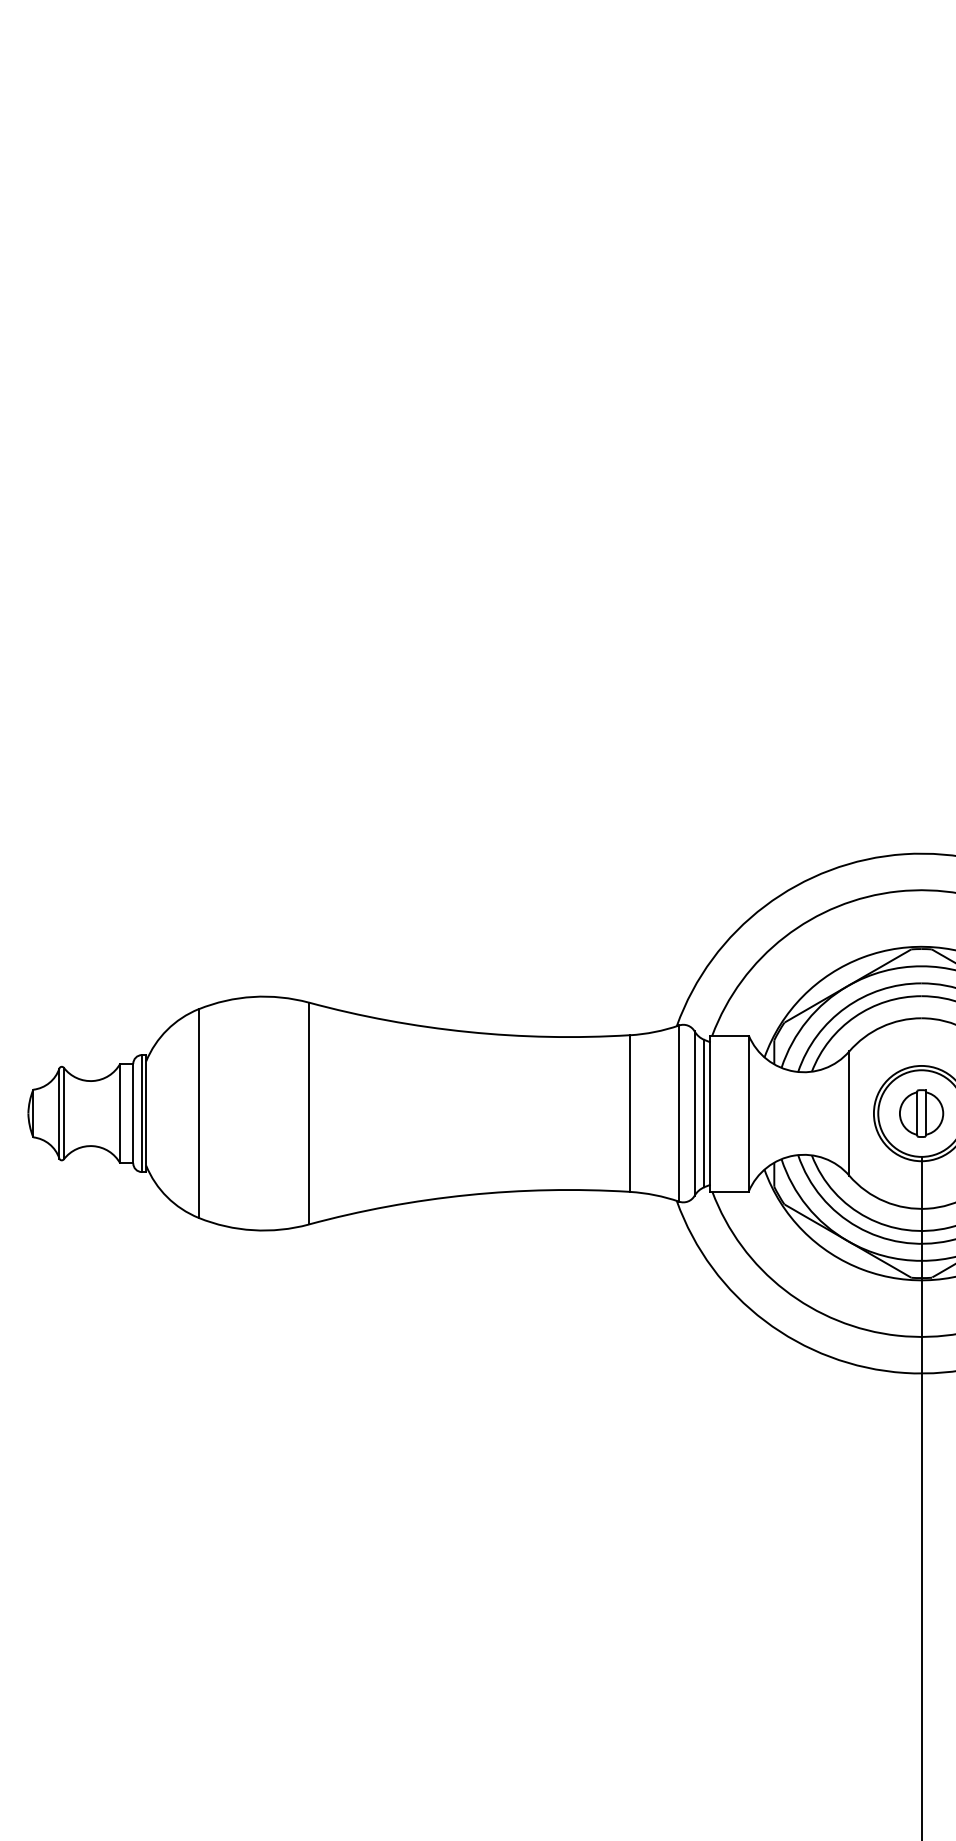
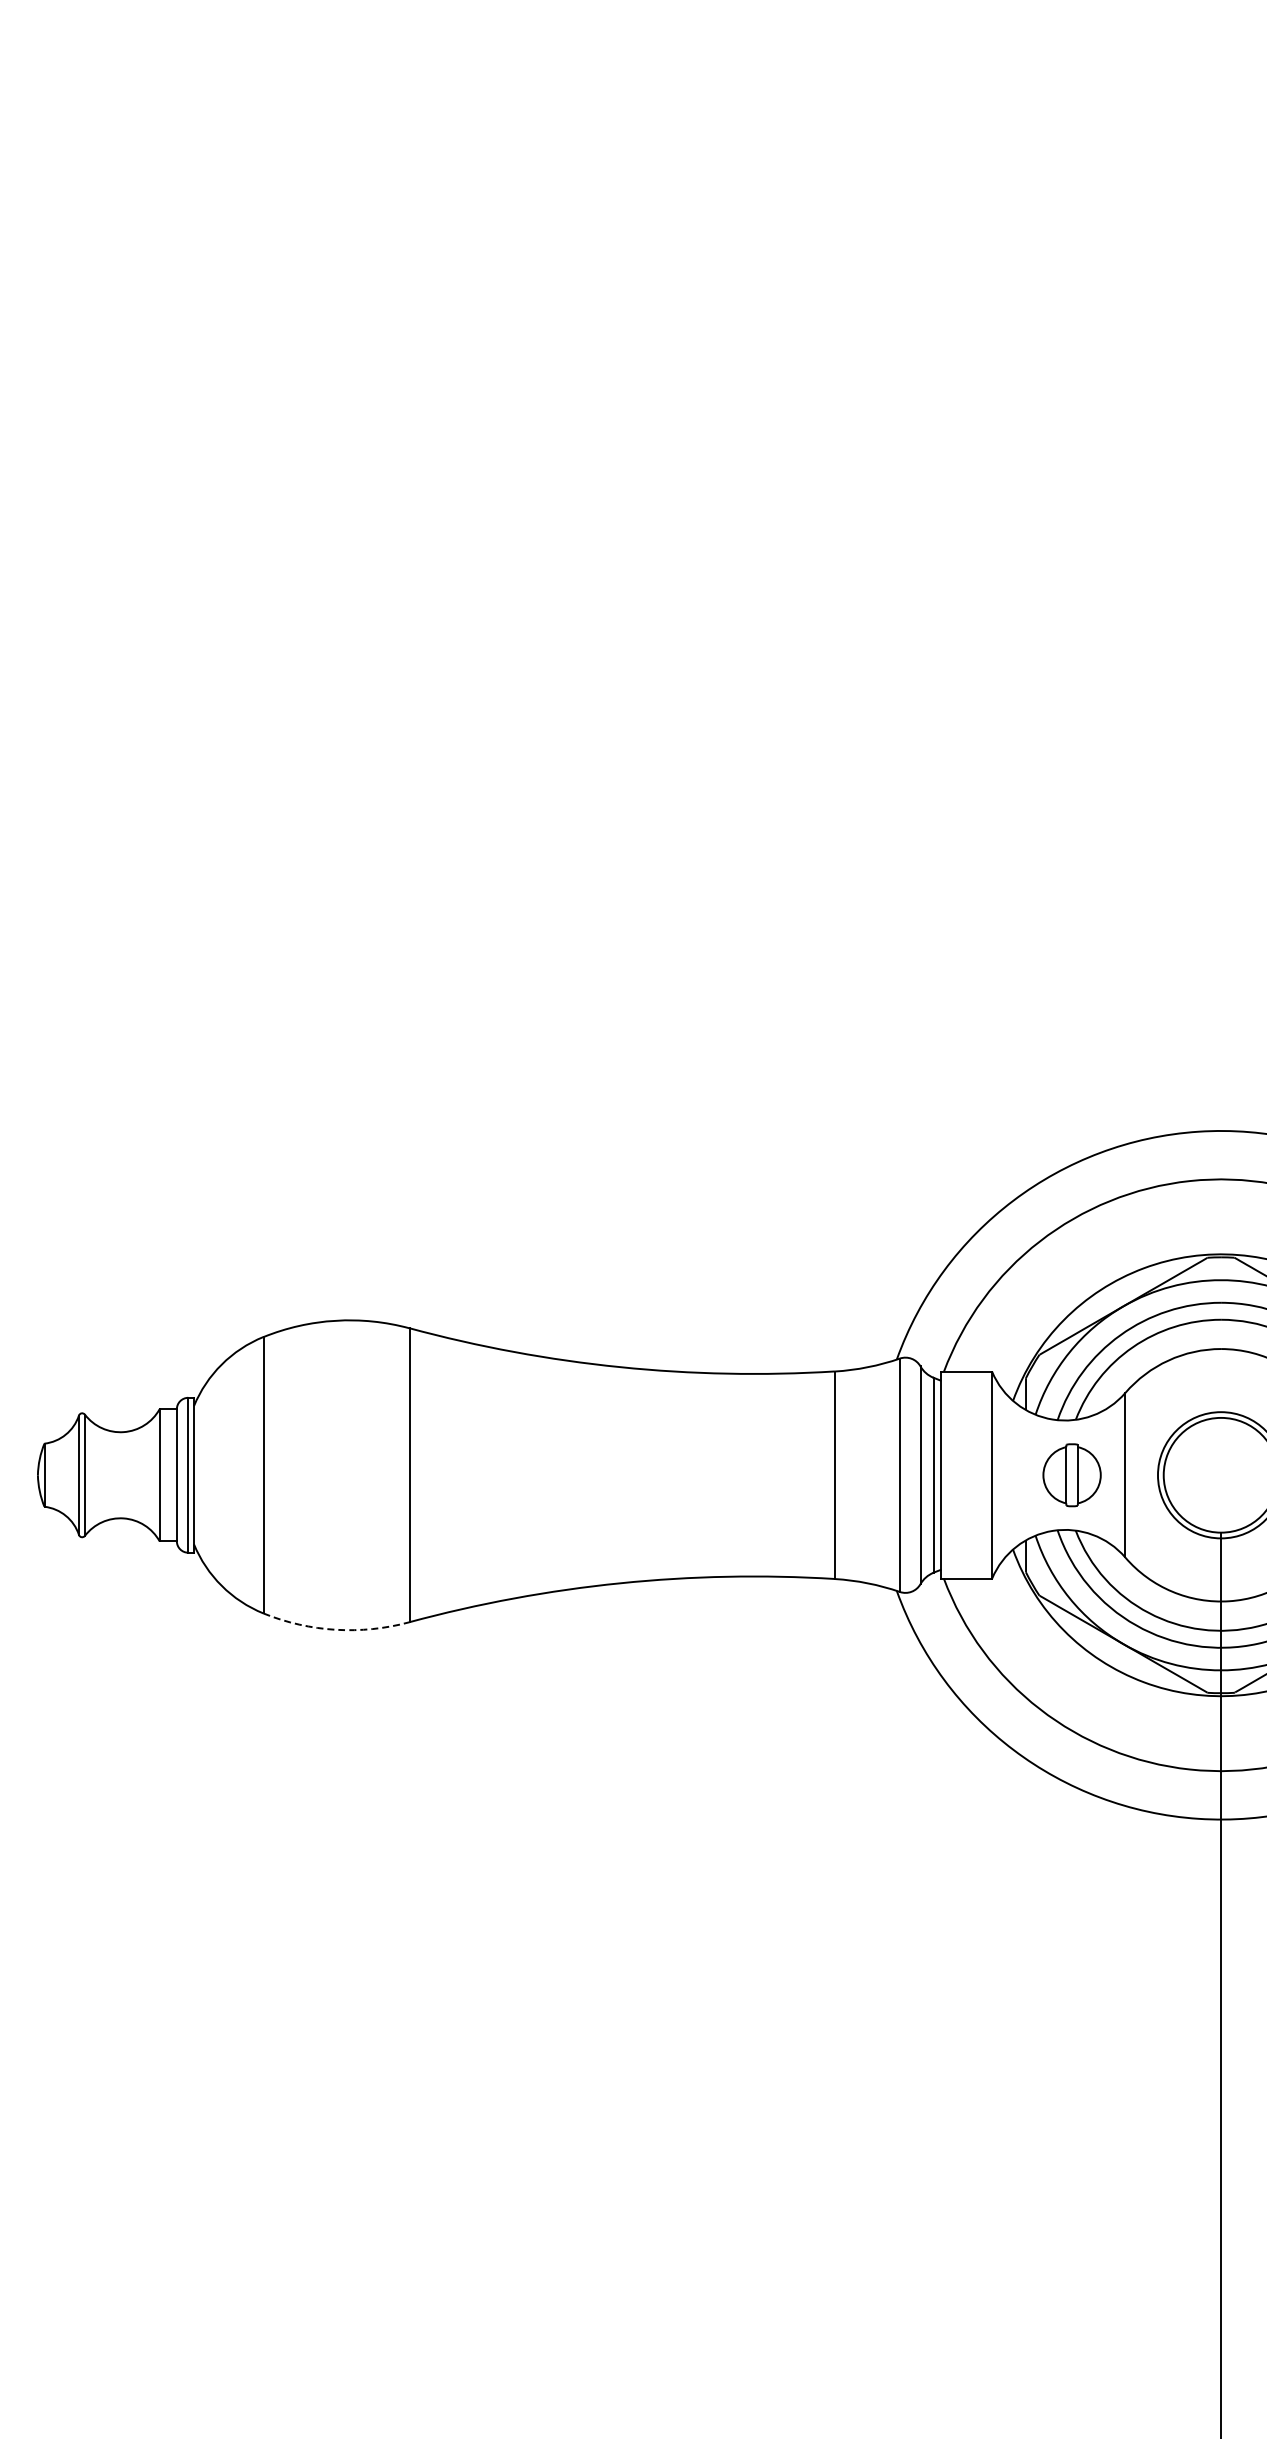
part: (921, 1113) -> (1071, 1475), moved
arc: (253, 1230) -> (335, 1629), solid -> dashed

